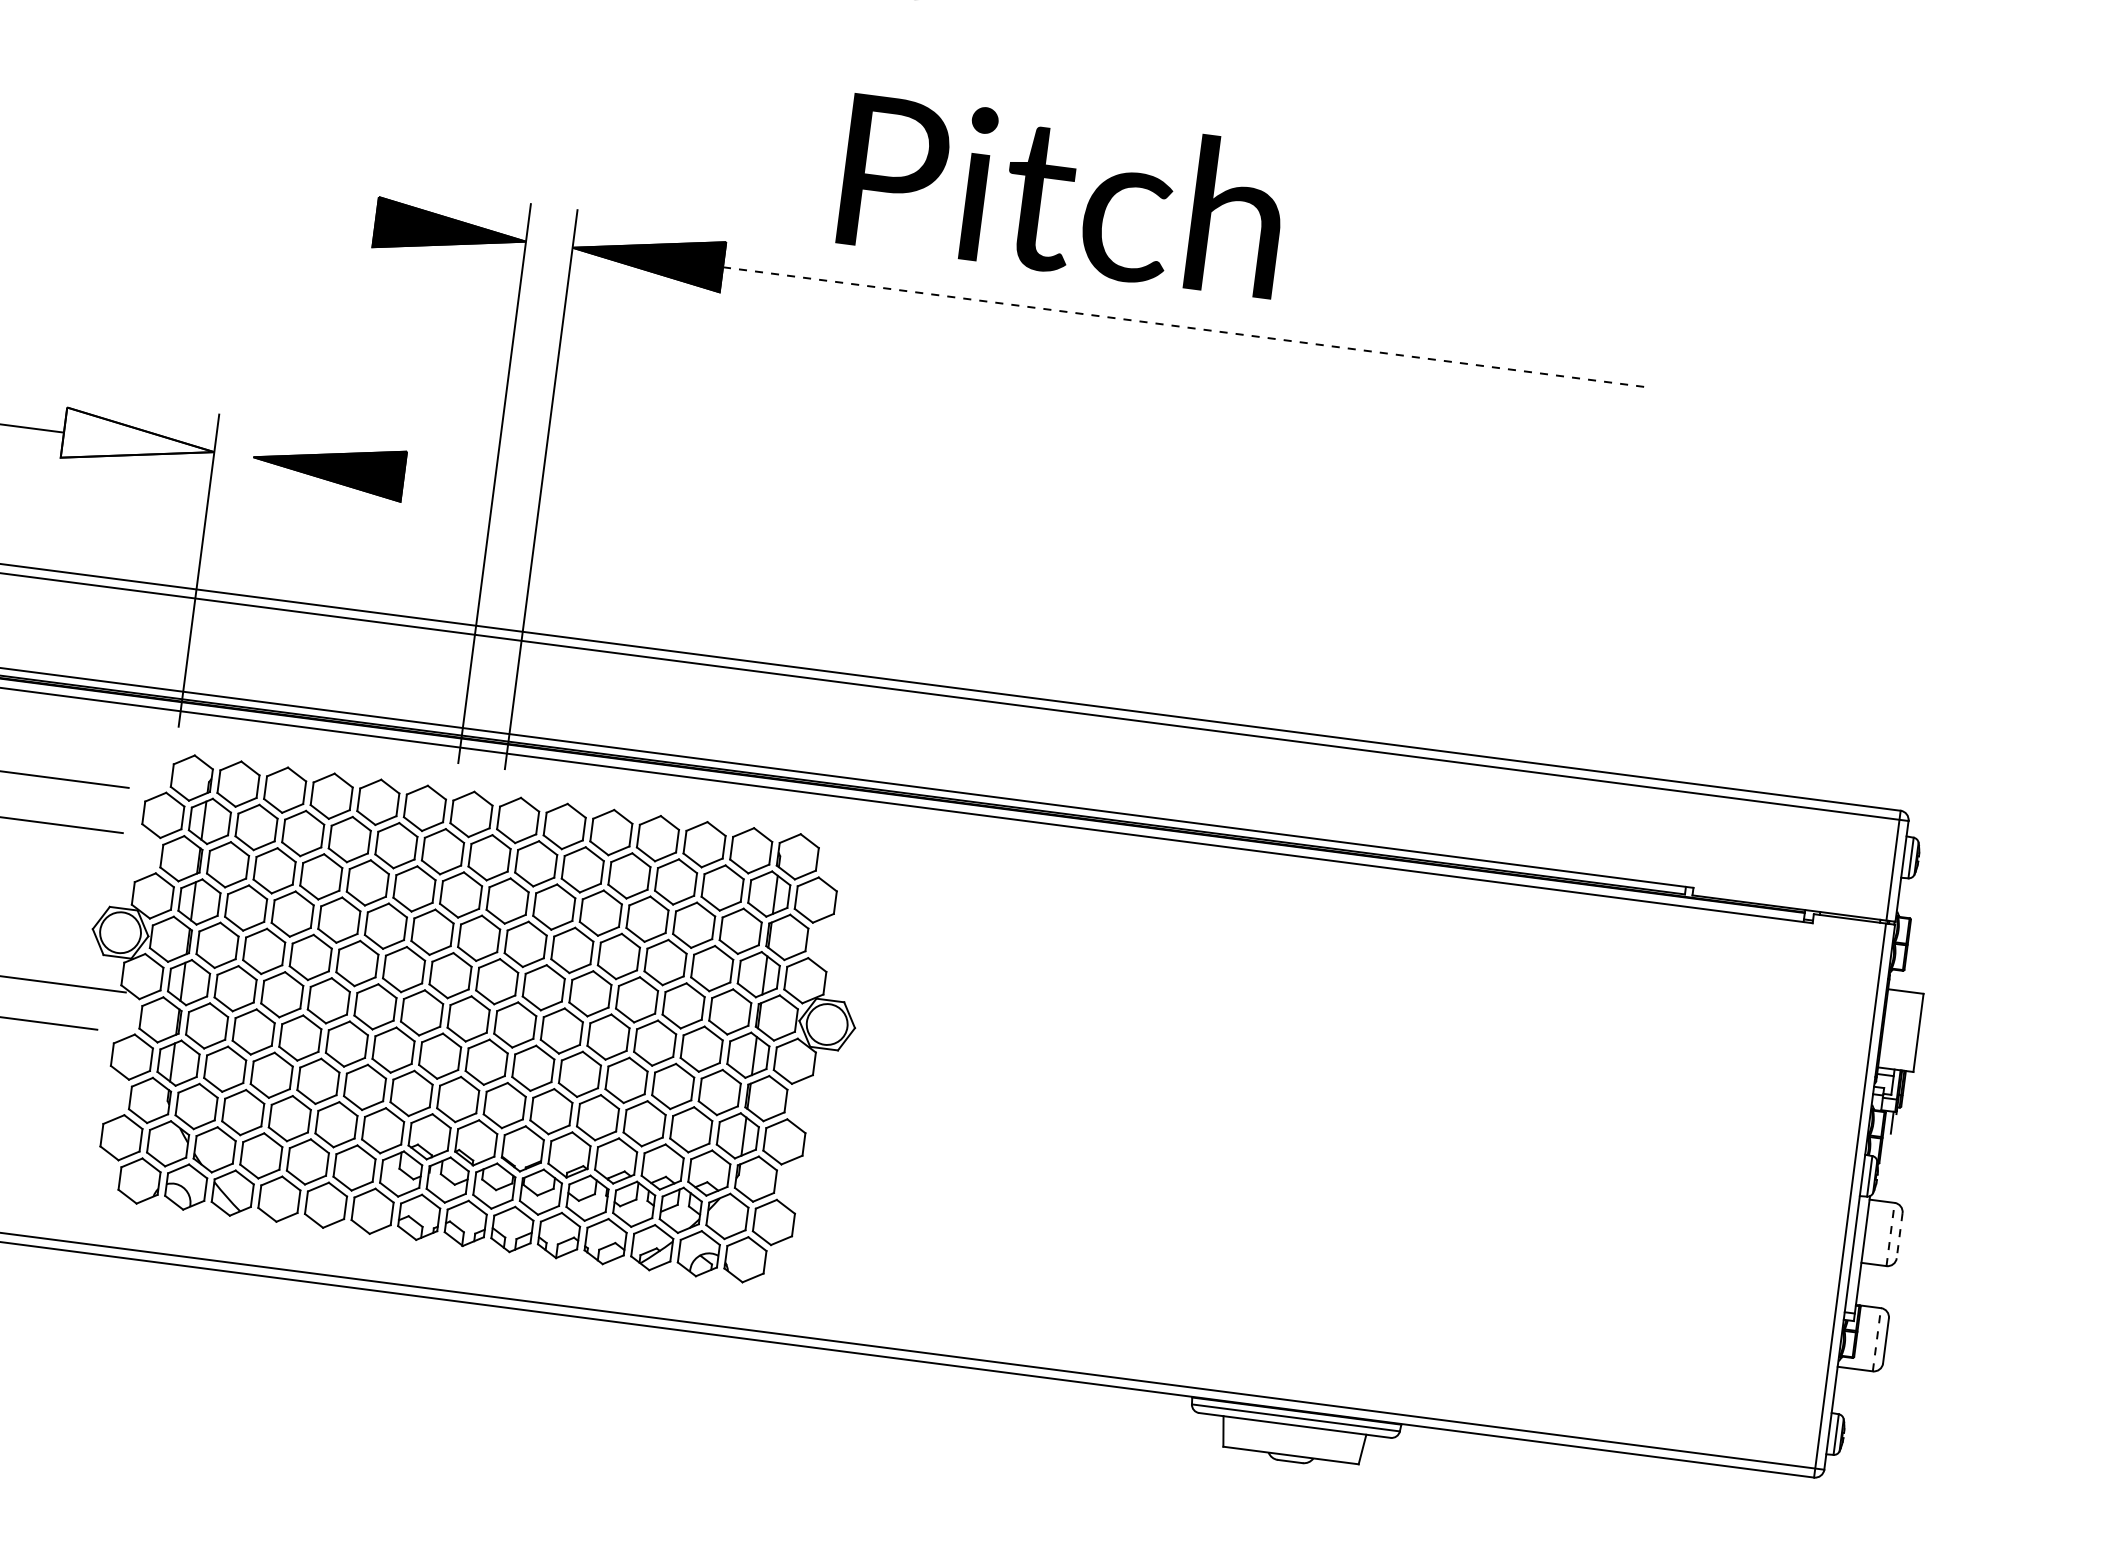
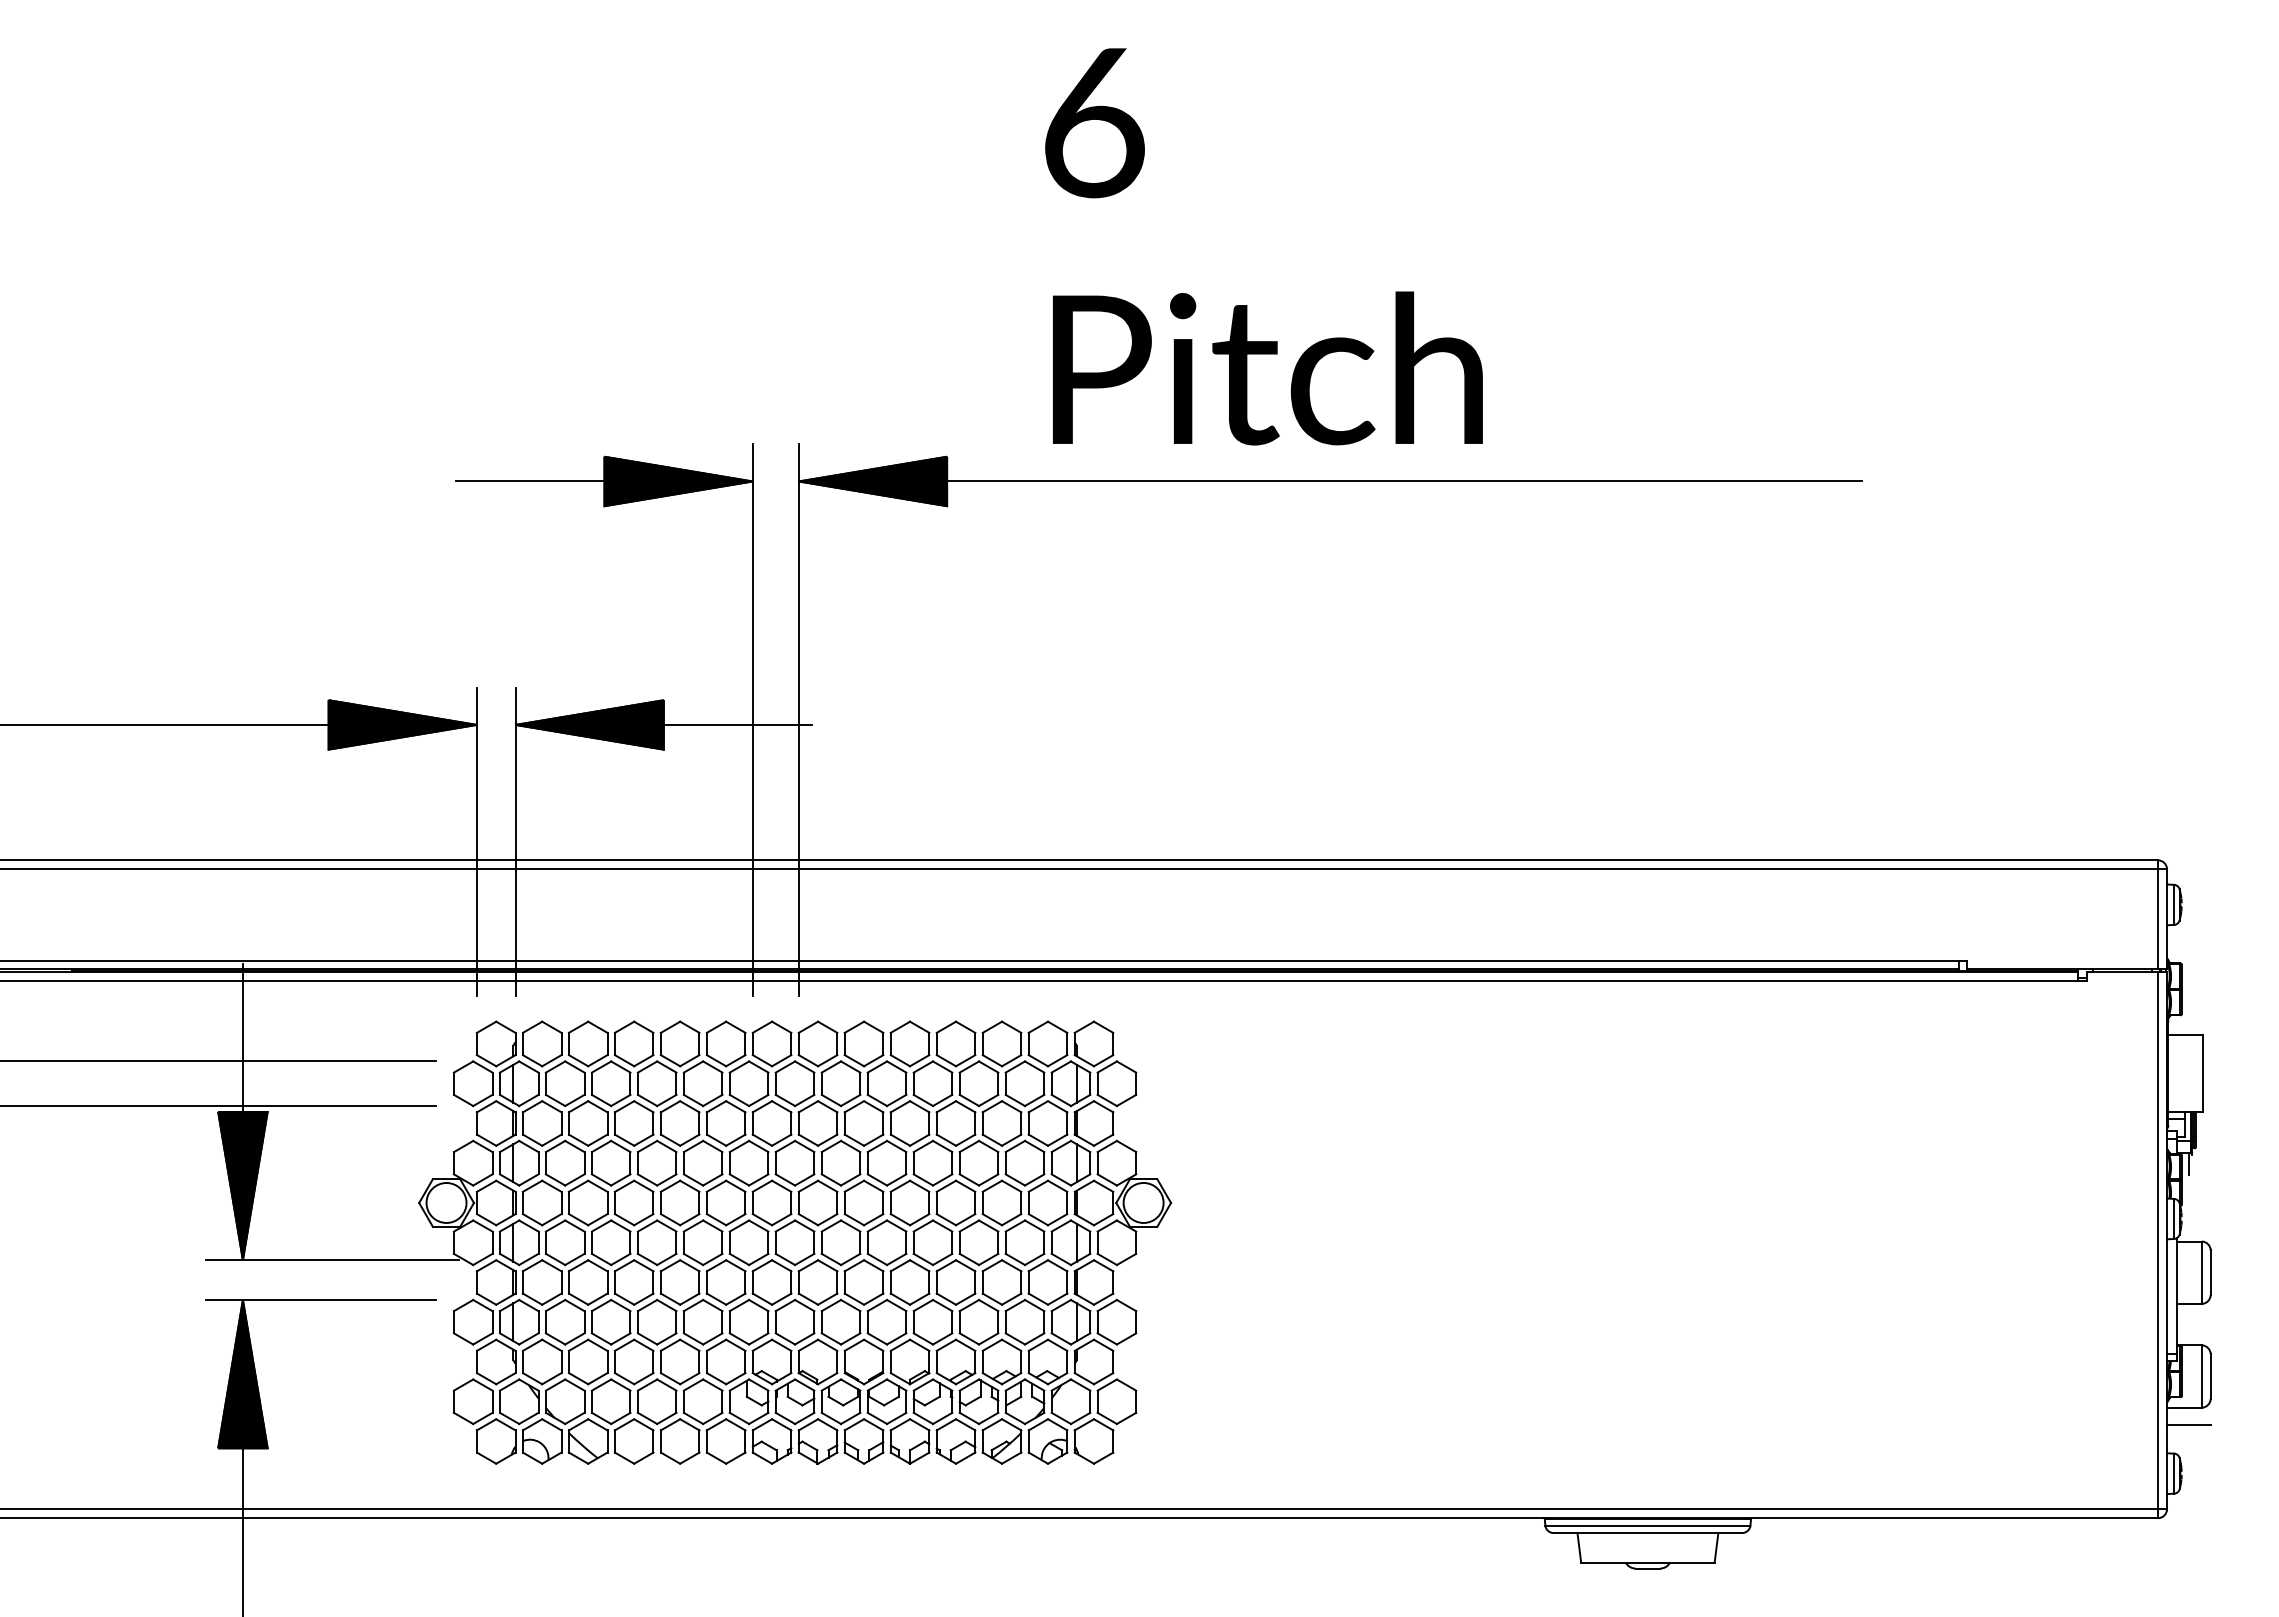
line: (300, 212) -> (530, 481), added
line: (1186, 327) -> (1404, 481), dashed -> solid
fill: (138, 441) -> (402, 724), added
line: (478, 486) -> (737, 724), added
line: (238, 575) -> (515, 841), added
line: (1890, 1234) -> (2201, 1272), dashed -> solid
line: (1899, 1236) -> (2210, 1273), dashed -> solid
line: (1876, 1339) -> (2201, 1376), dashed -> solid
line: (1857, 1386) -> (2188, 1424), added

